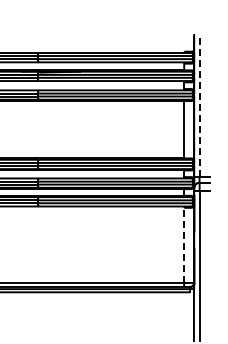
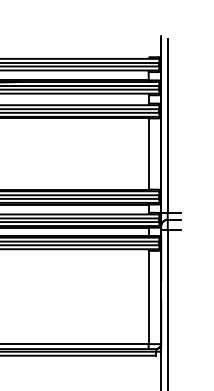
line: (199, 106) -> (167, 125), dashed -> solid
line: (184, 245) -> (149, 297), dashed -> solid

